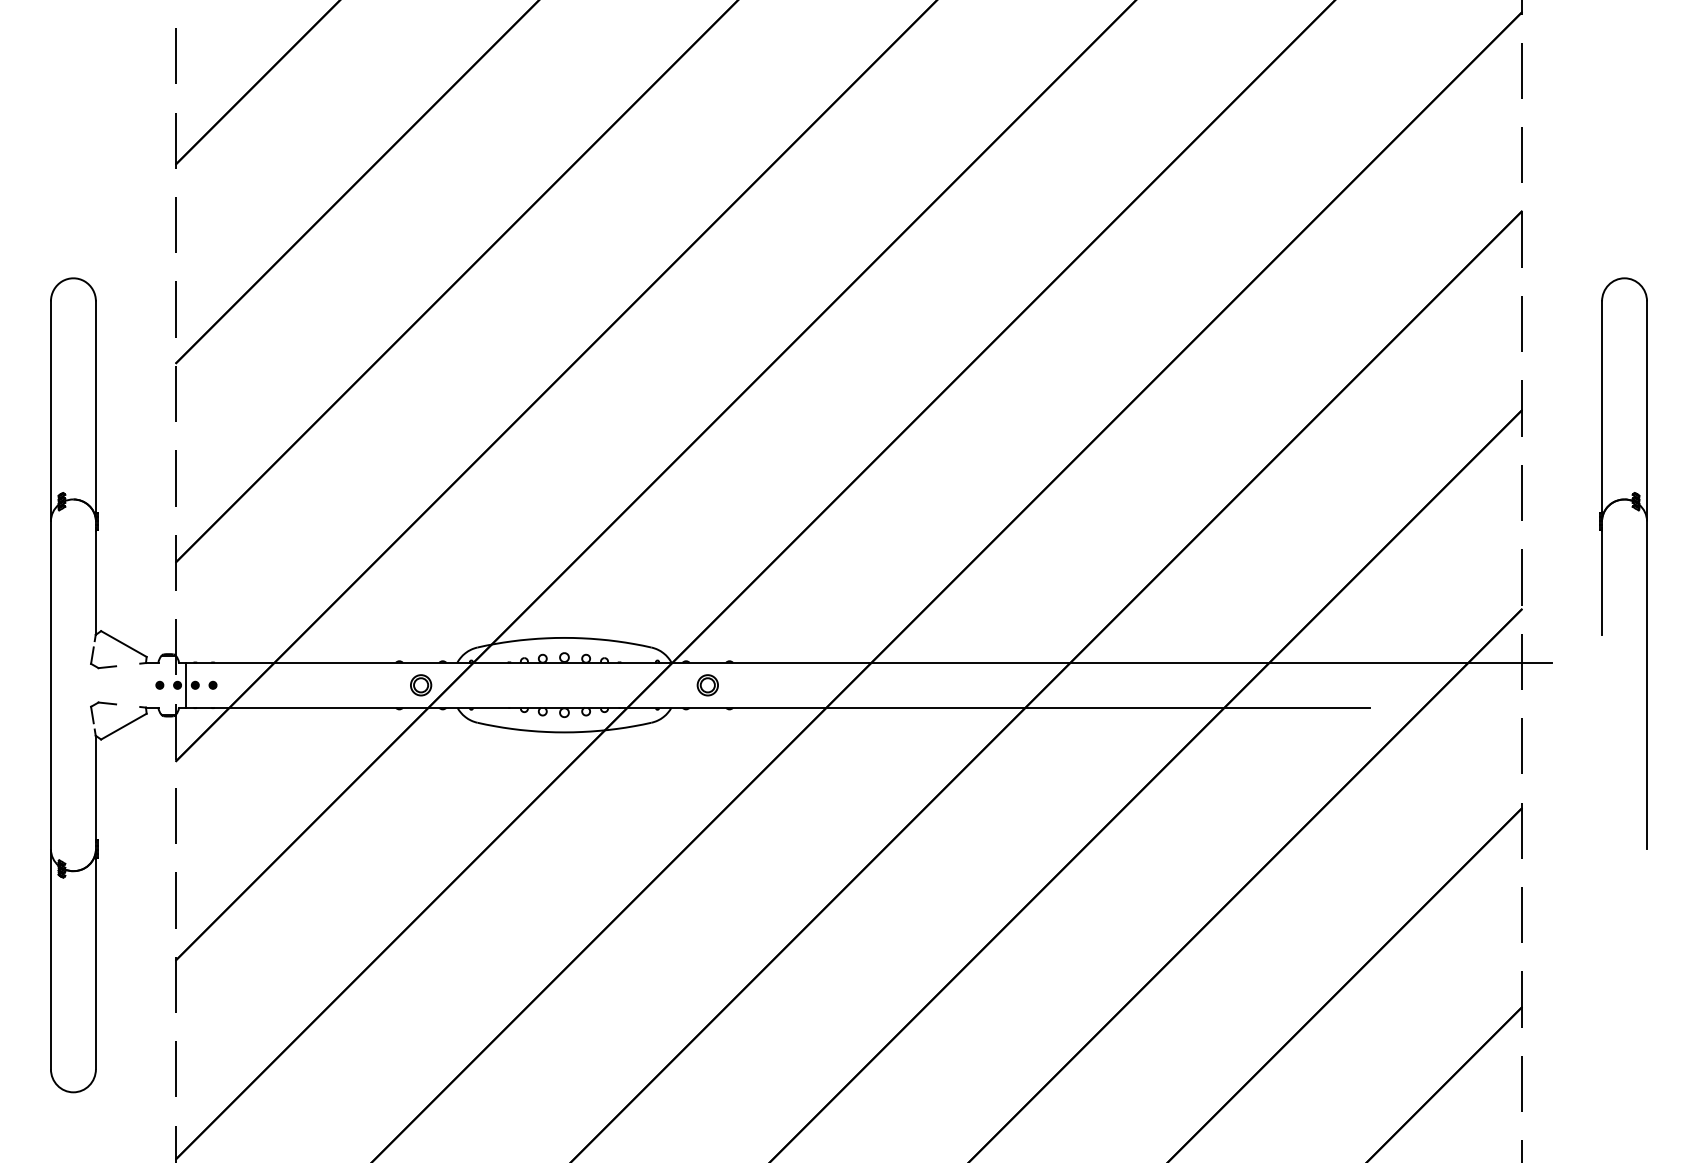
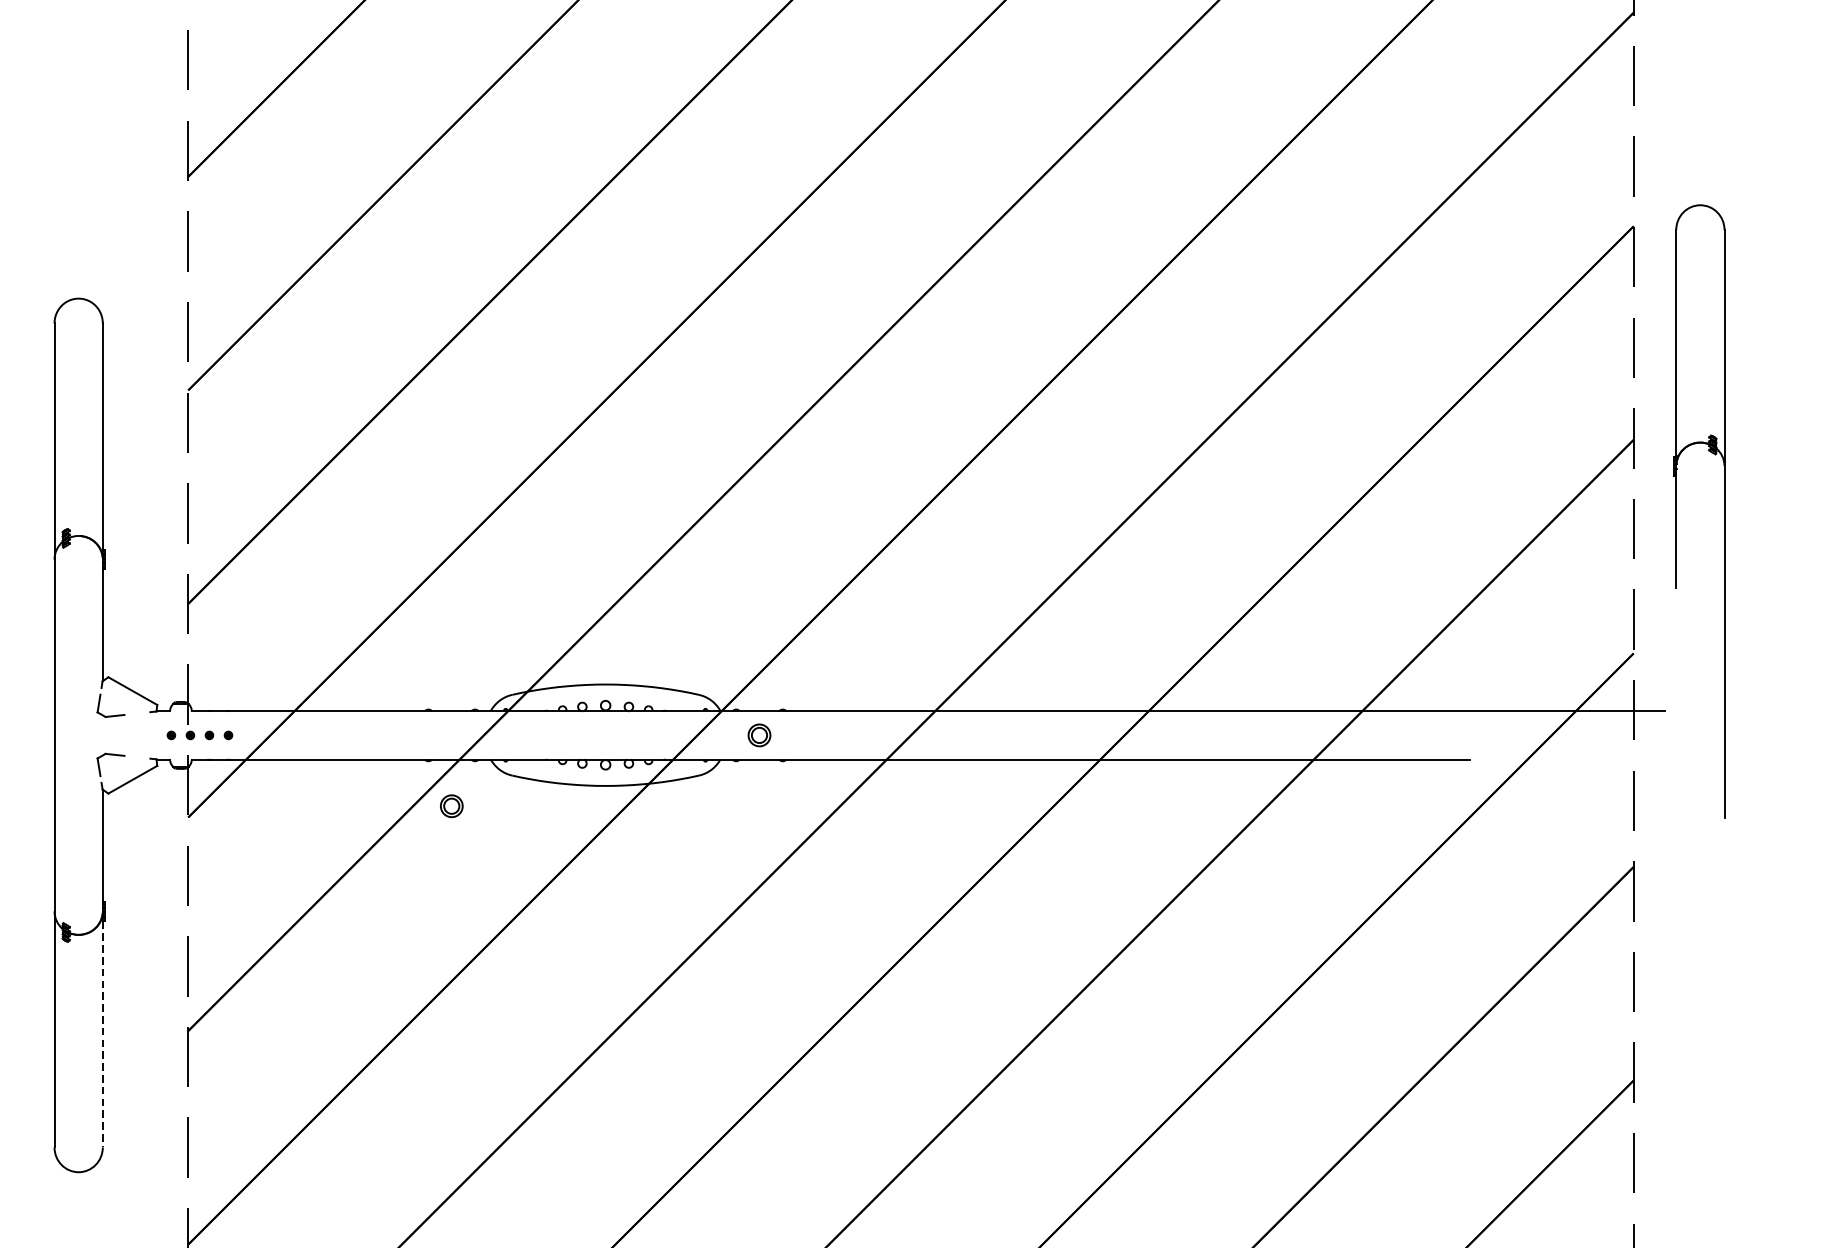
part: (1602, 563) -> (1676, 511), moved
line: (186, 684) -> (200, 734), removed
part: (421, 685) -> (452, 806), moved
line: (95, 964) -> (102, 1035), solid -> dashed

